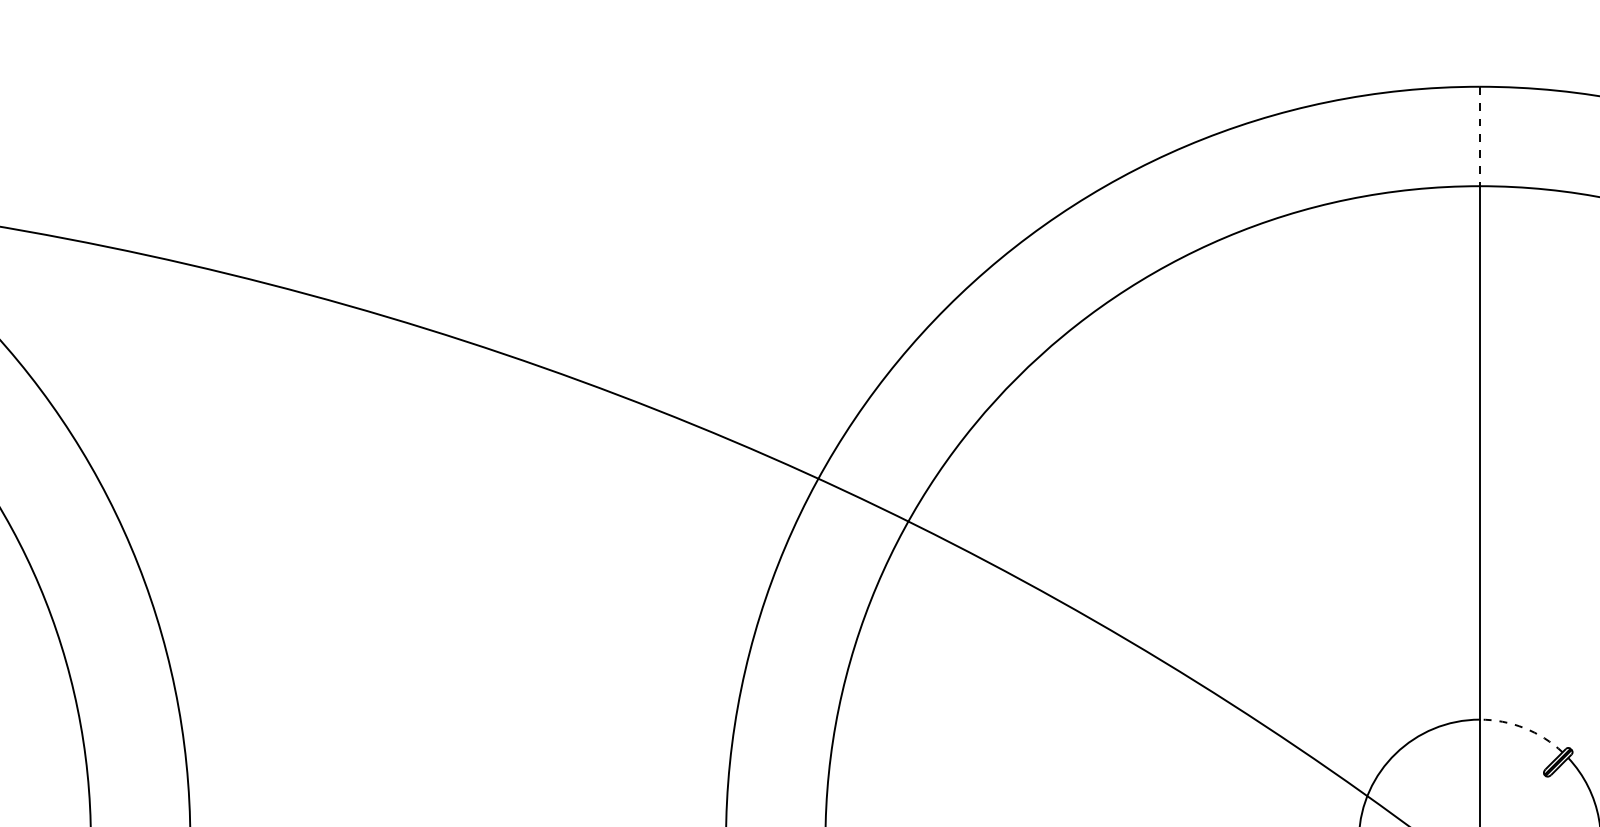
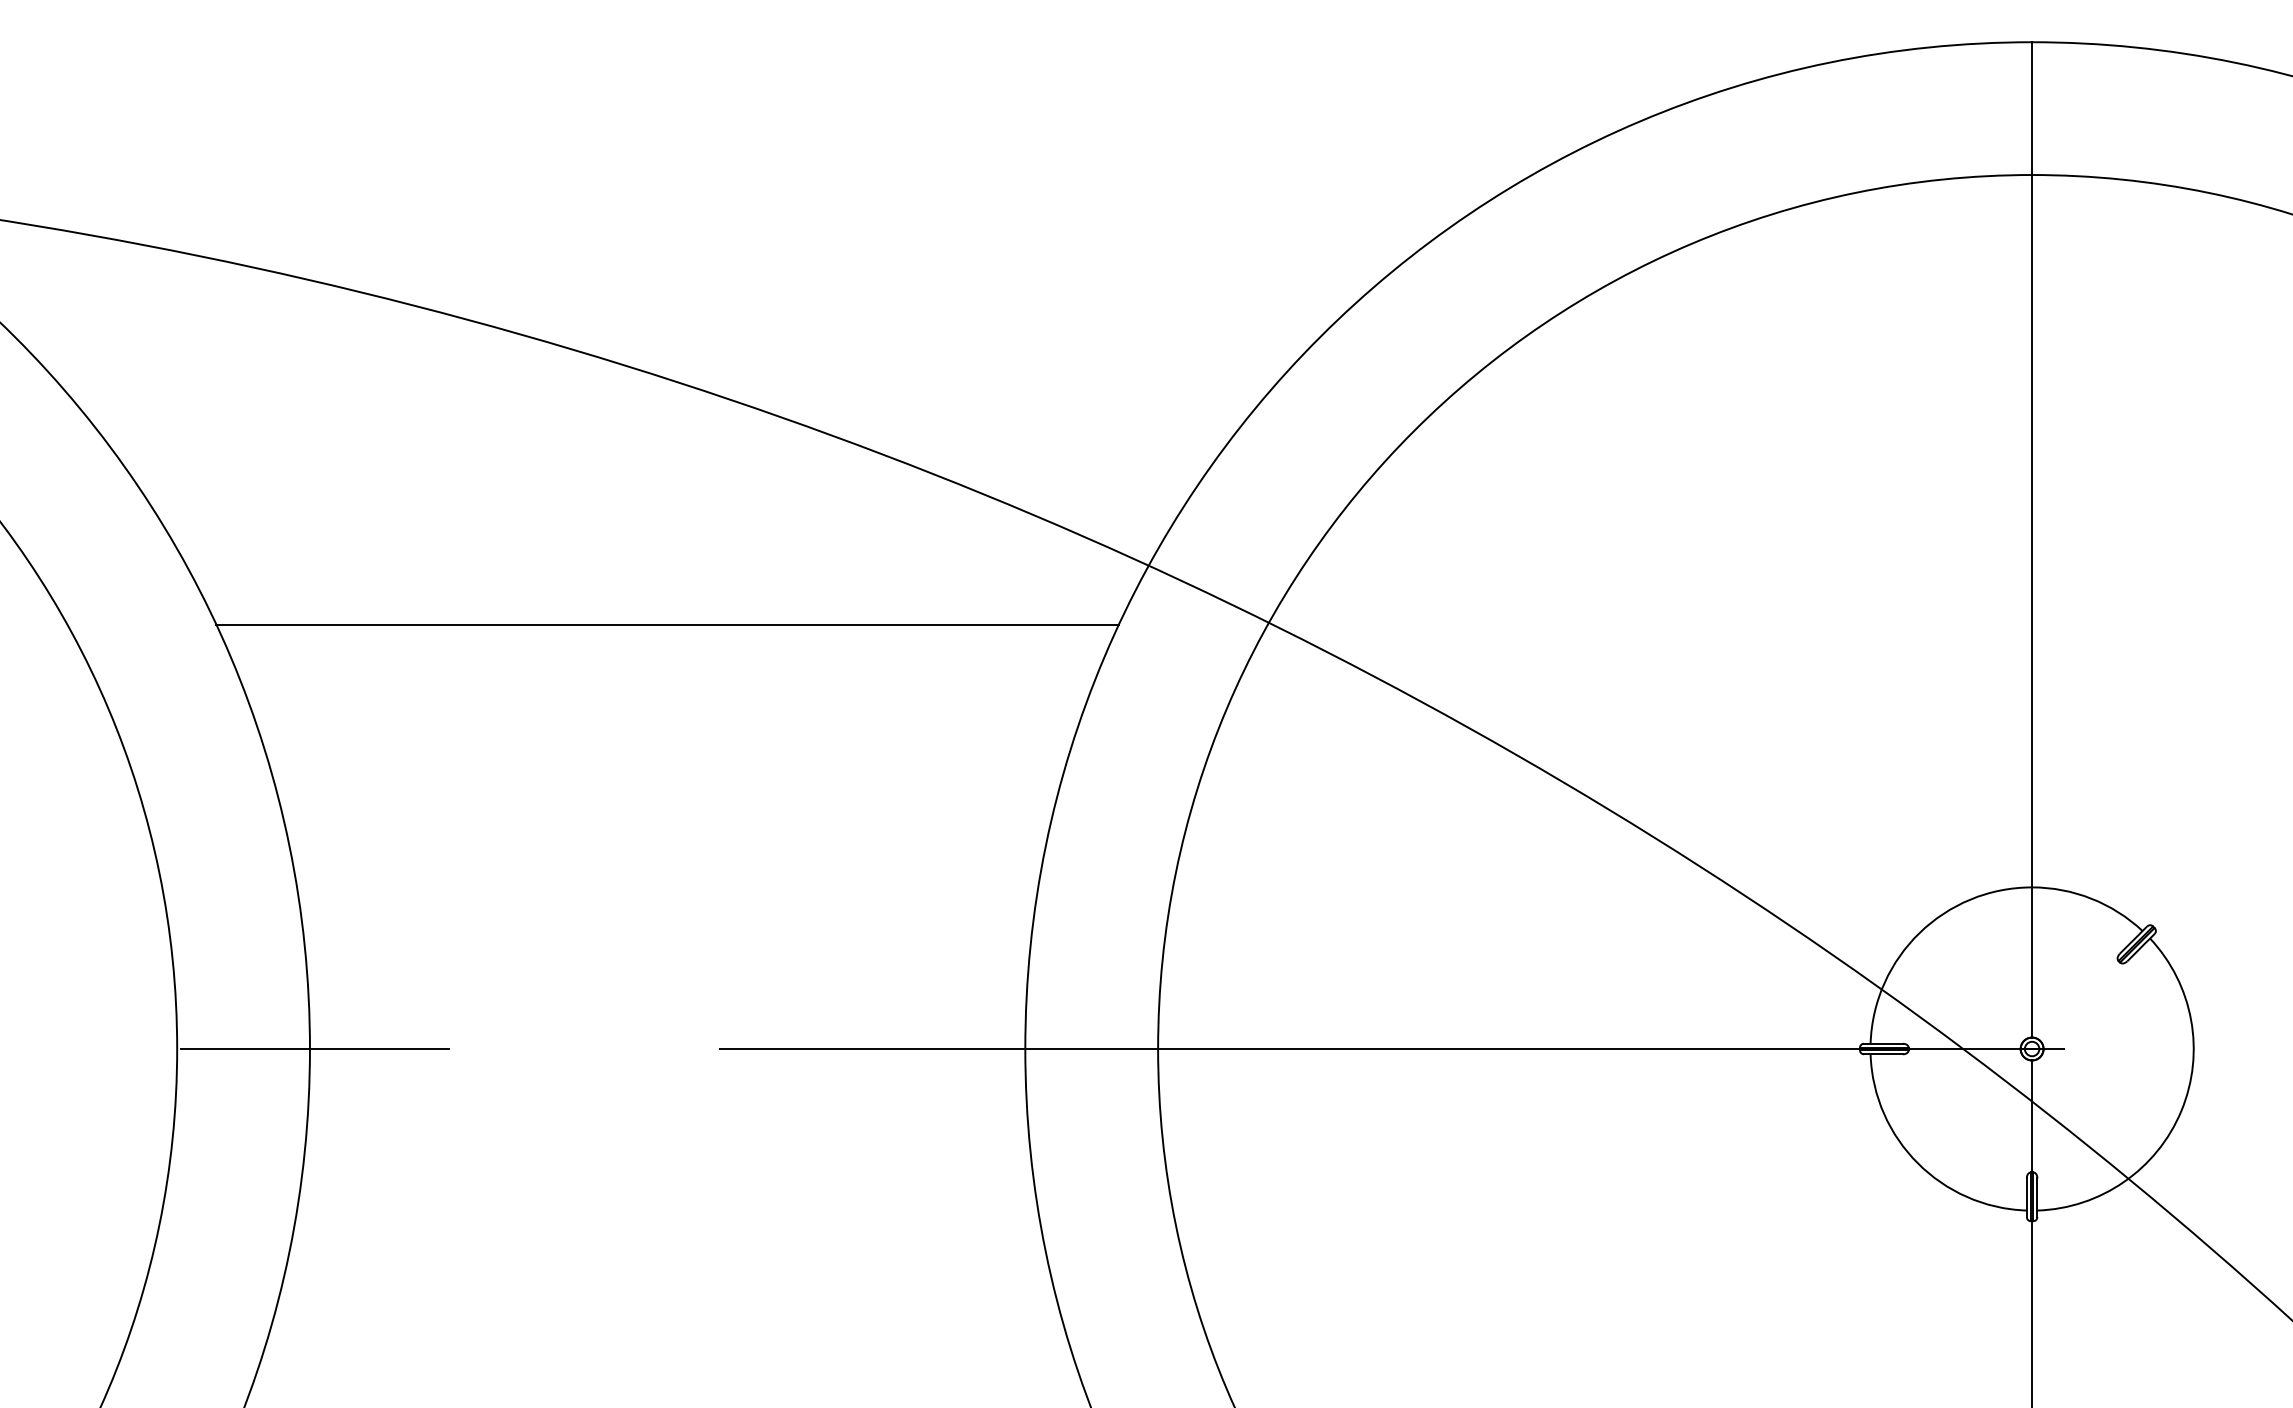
line: (1480, 137) -> (2032, 109), dashed -> solid
line: (458, 523) -> (667, 625), added
arc: (1524, 727) -> (2091, 898), dashed -> solid

